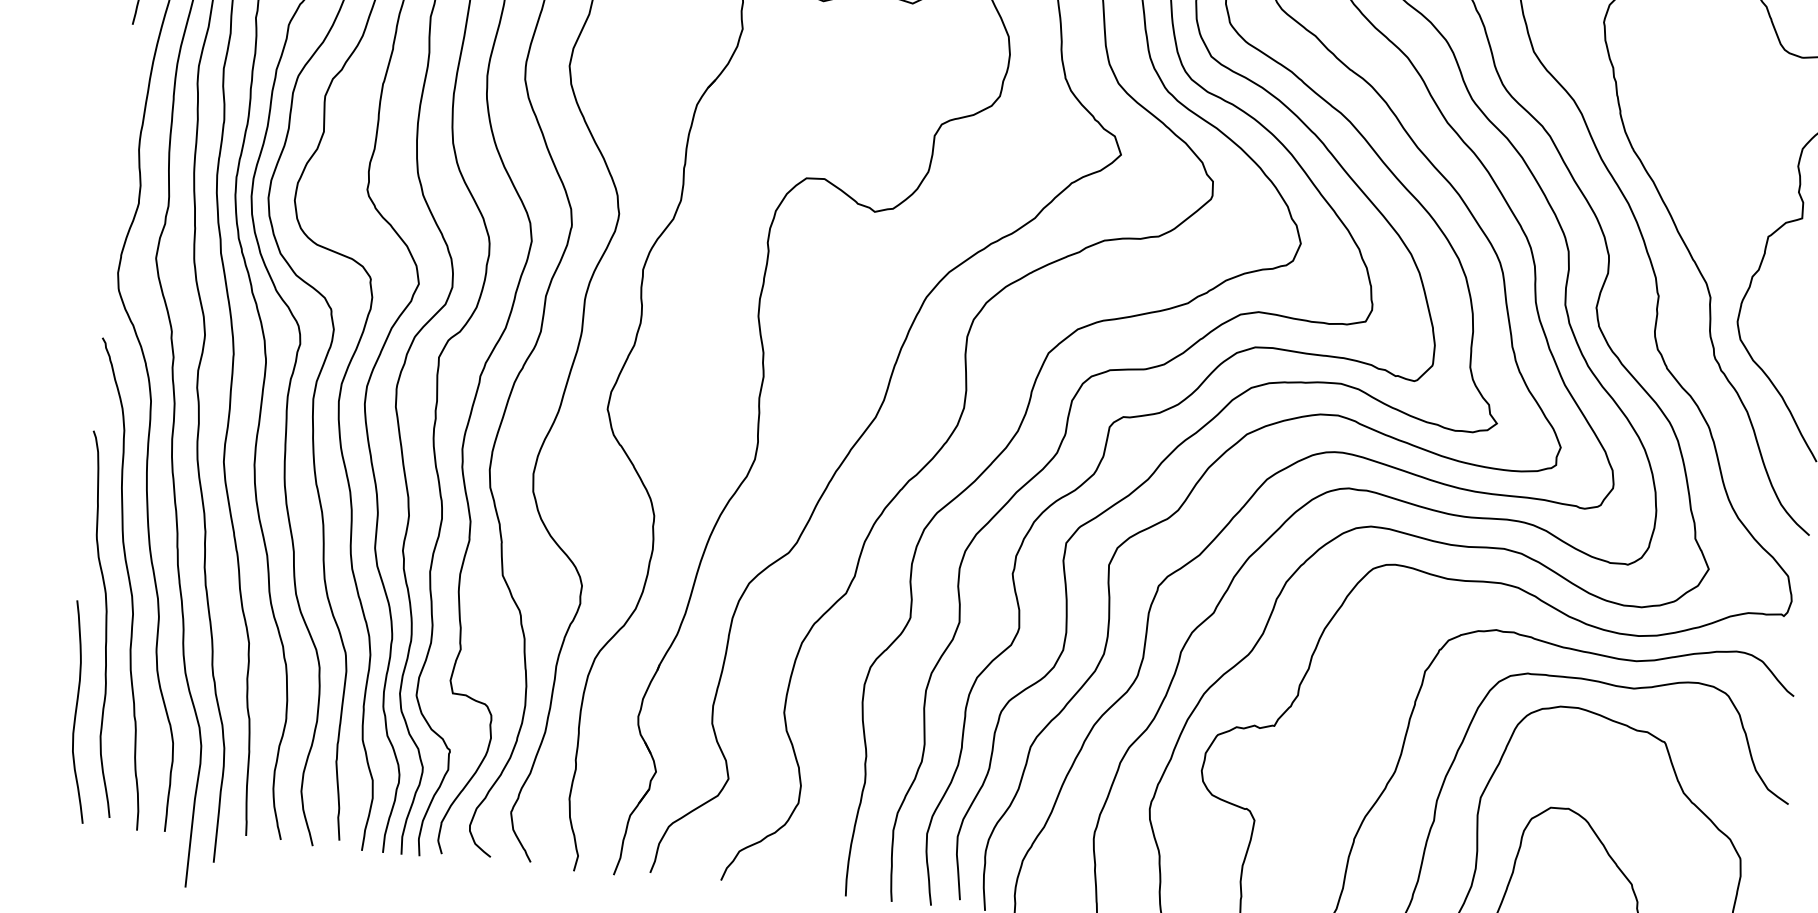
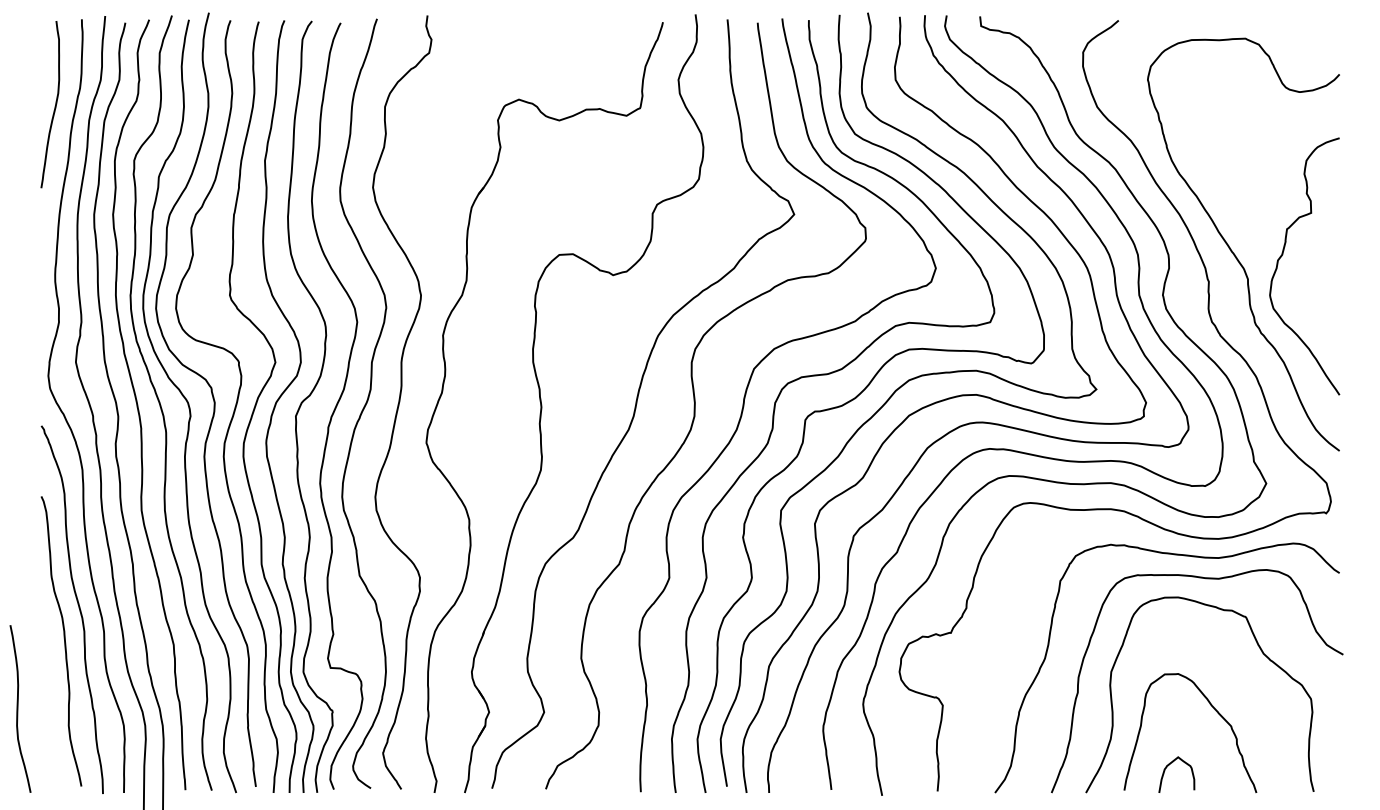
curve: (77, 711) -> (18, 708), moved

